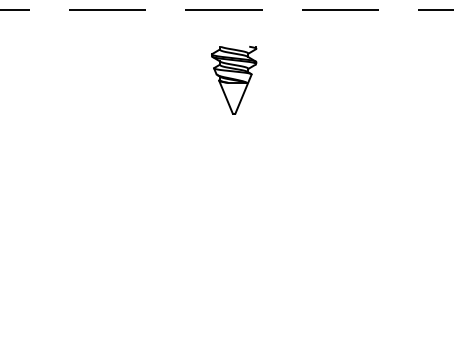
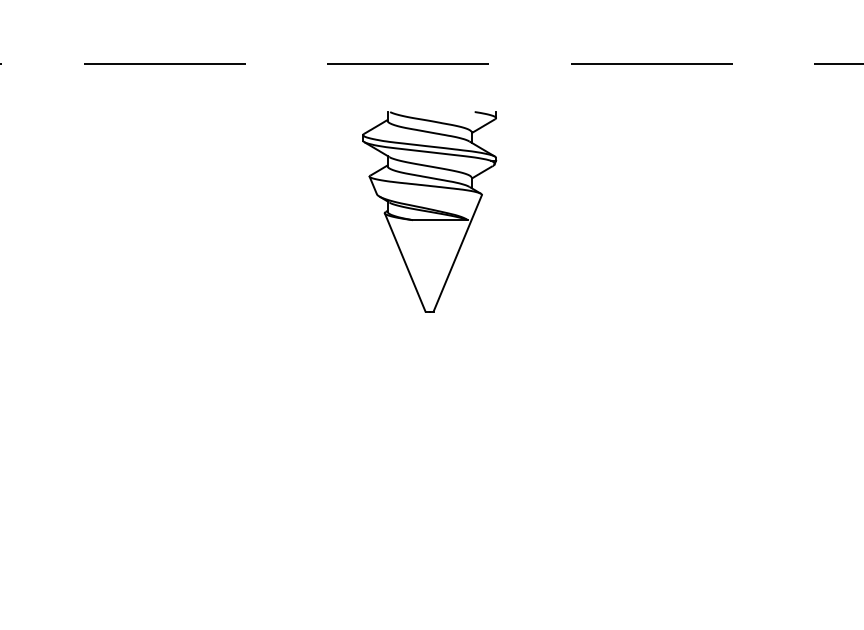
part: (233, 79) -> (428, 210), size x1.43

